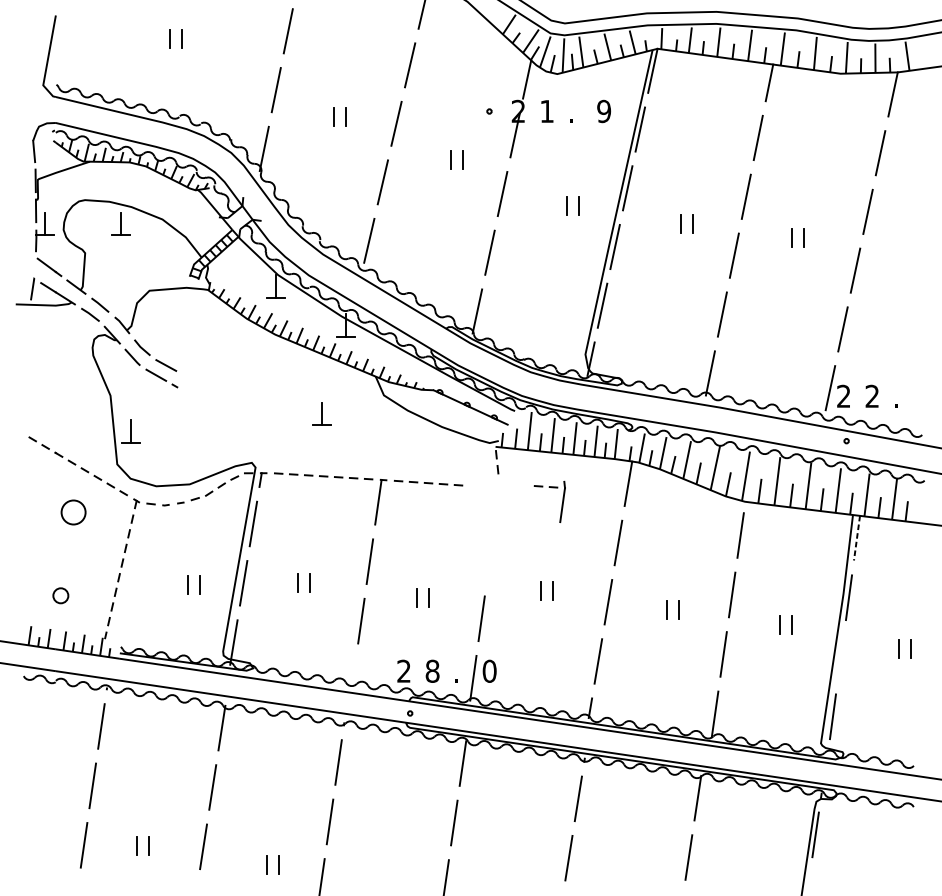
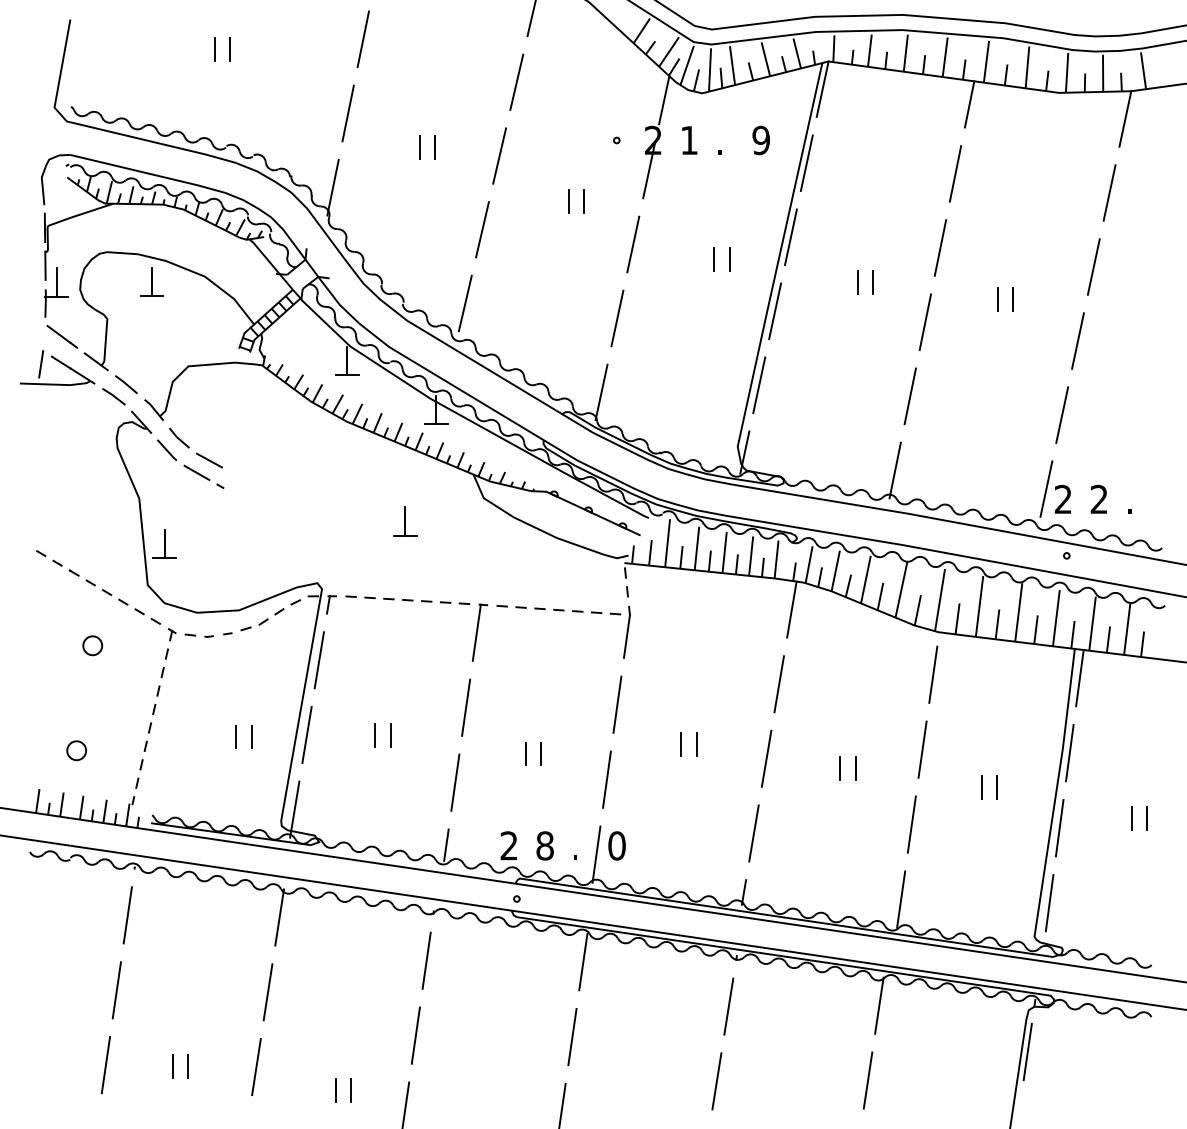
part: (561, 505) -> (625, 637), moved
circle: (73, 512) -> (92, 645), size x0.62
line: (856, 538) -> (1079, 678), dashed -> solid
line: (490, 559) -> (617, 704), added
line: (840, 657) -> (1059, 828), added
line: (354, 670) -> (446, 844), added

